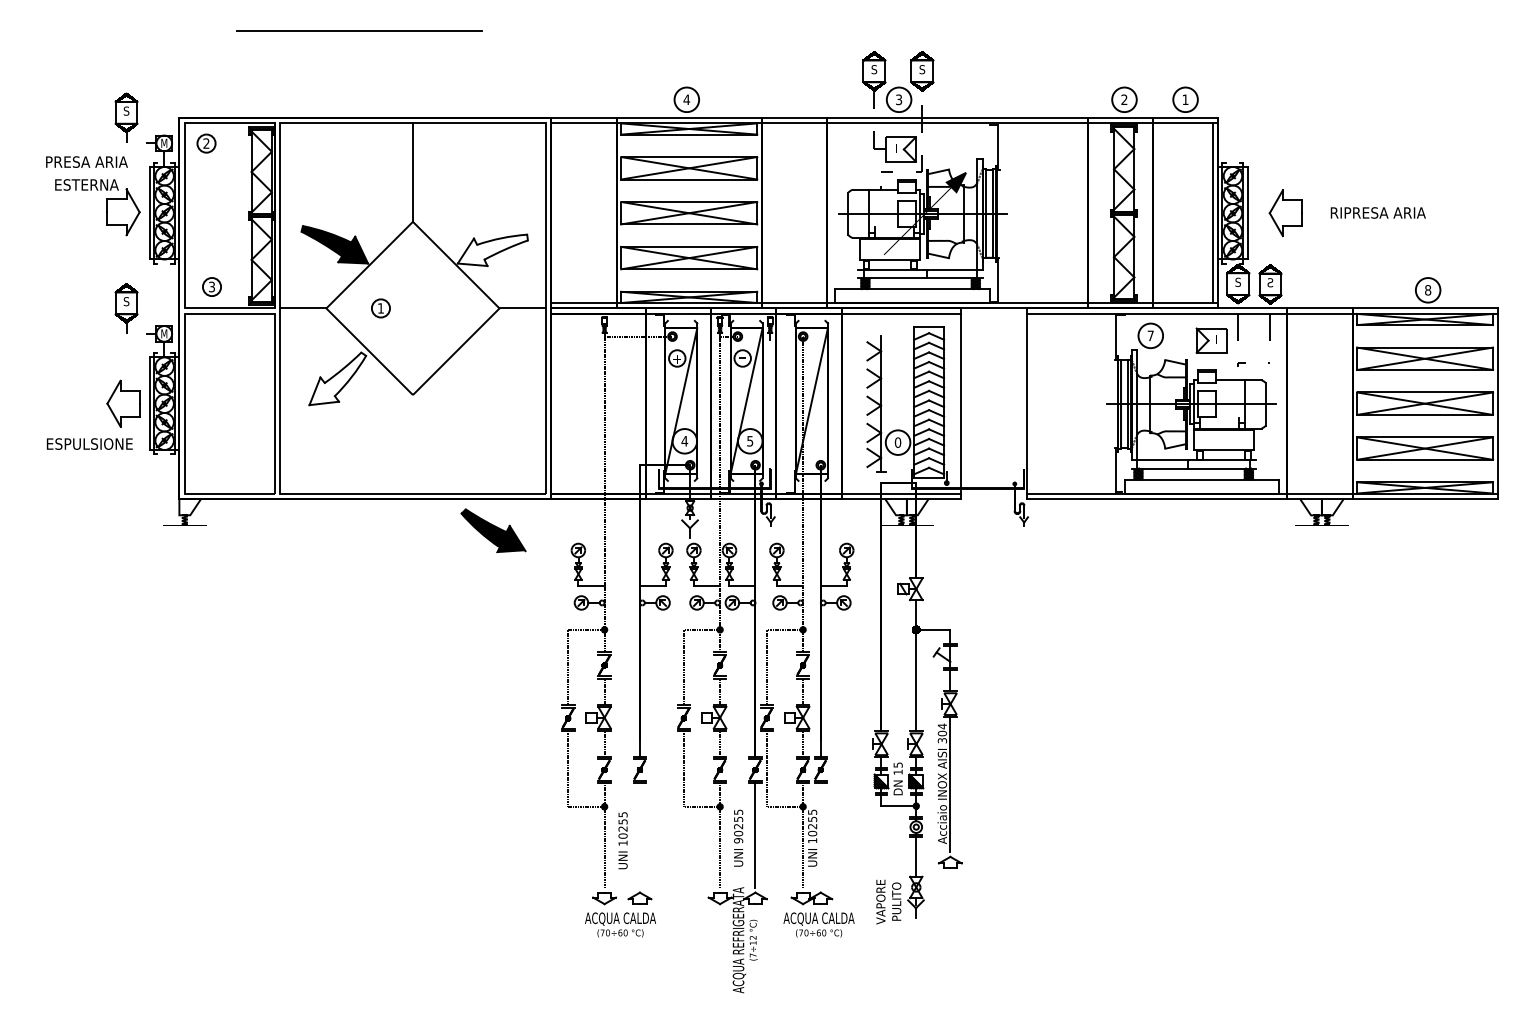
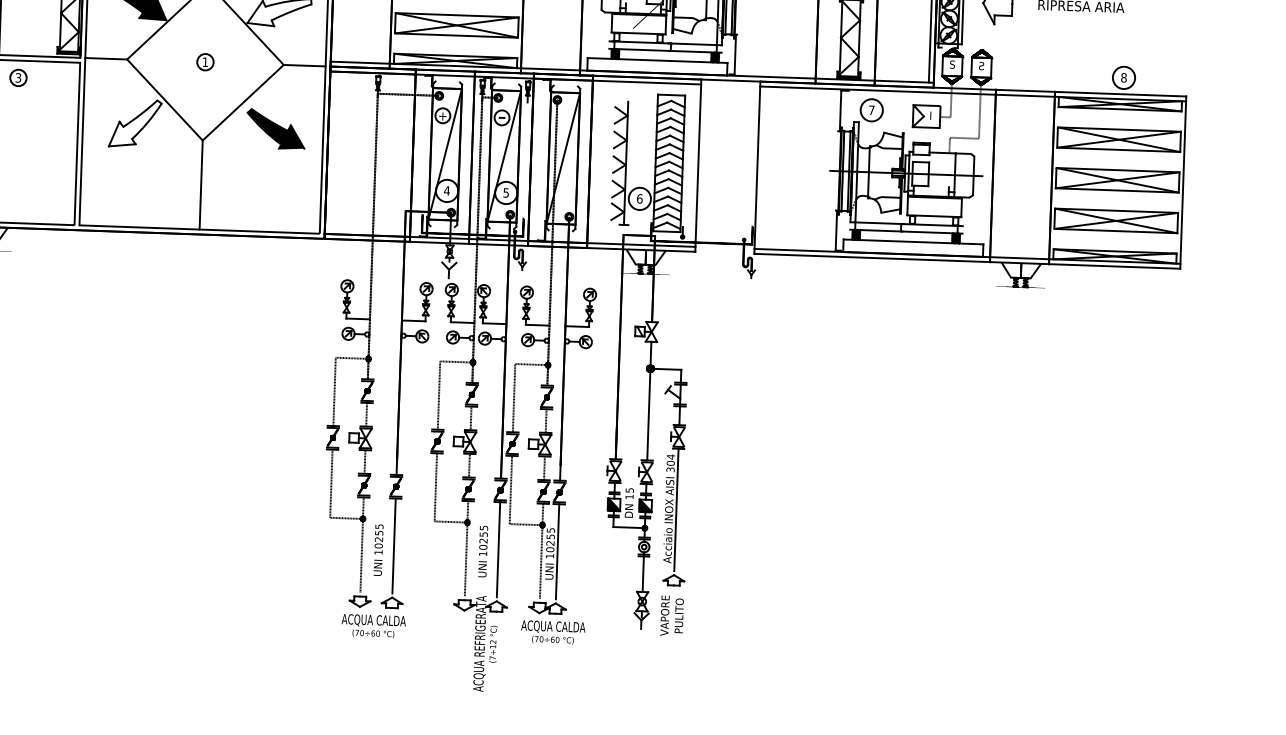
part: (211, 286) -> (18, 77), moved
part: (380, 308) -> (205, 62), moved
text: (898, 442) -> (640, 198), 0 -> 6
line: (412, 444) -> (200, 185), added
part: (493, 530) -> (276, 129), moved
line: (639, 835) -> (393, 545), added
line: (820, 835) -> (557, 551), added
text: (738, 840) -> (483, 553), 90255 -> 10255
text: (888, 901) -> (671, 615), moved

